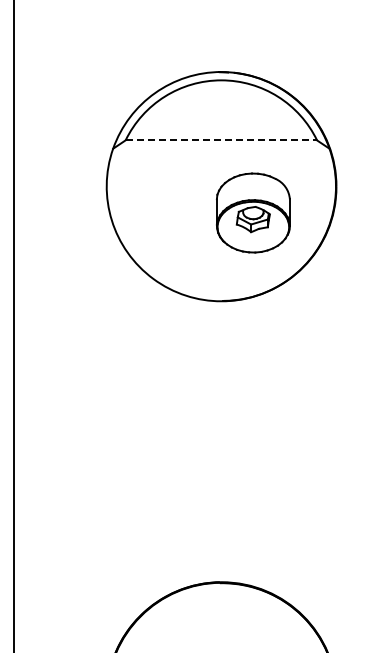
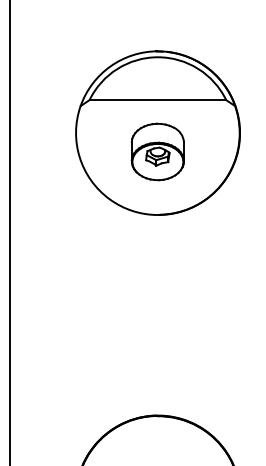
line: (221, 140) -> (157, 100), dashed -> solid
part: (253, 212) -> (157, 151), moved

